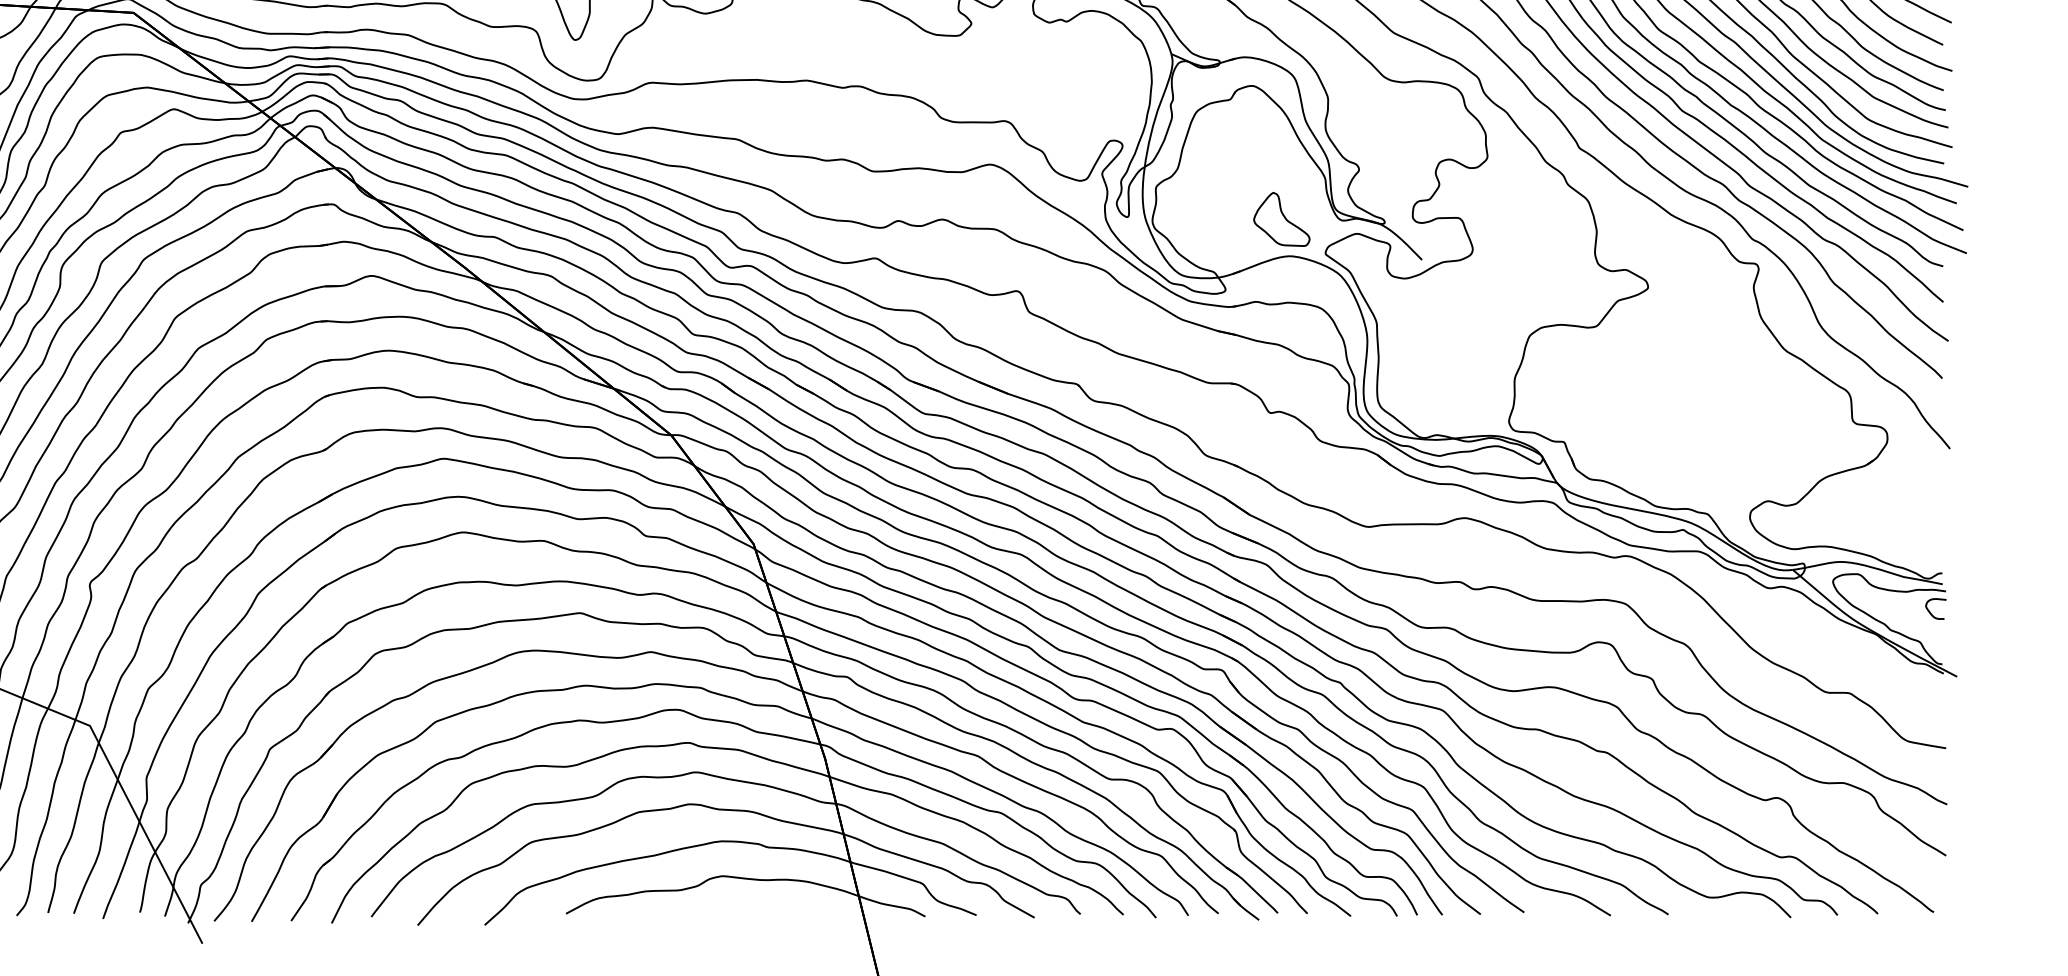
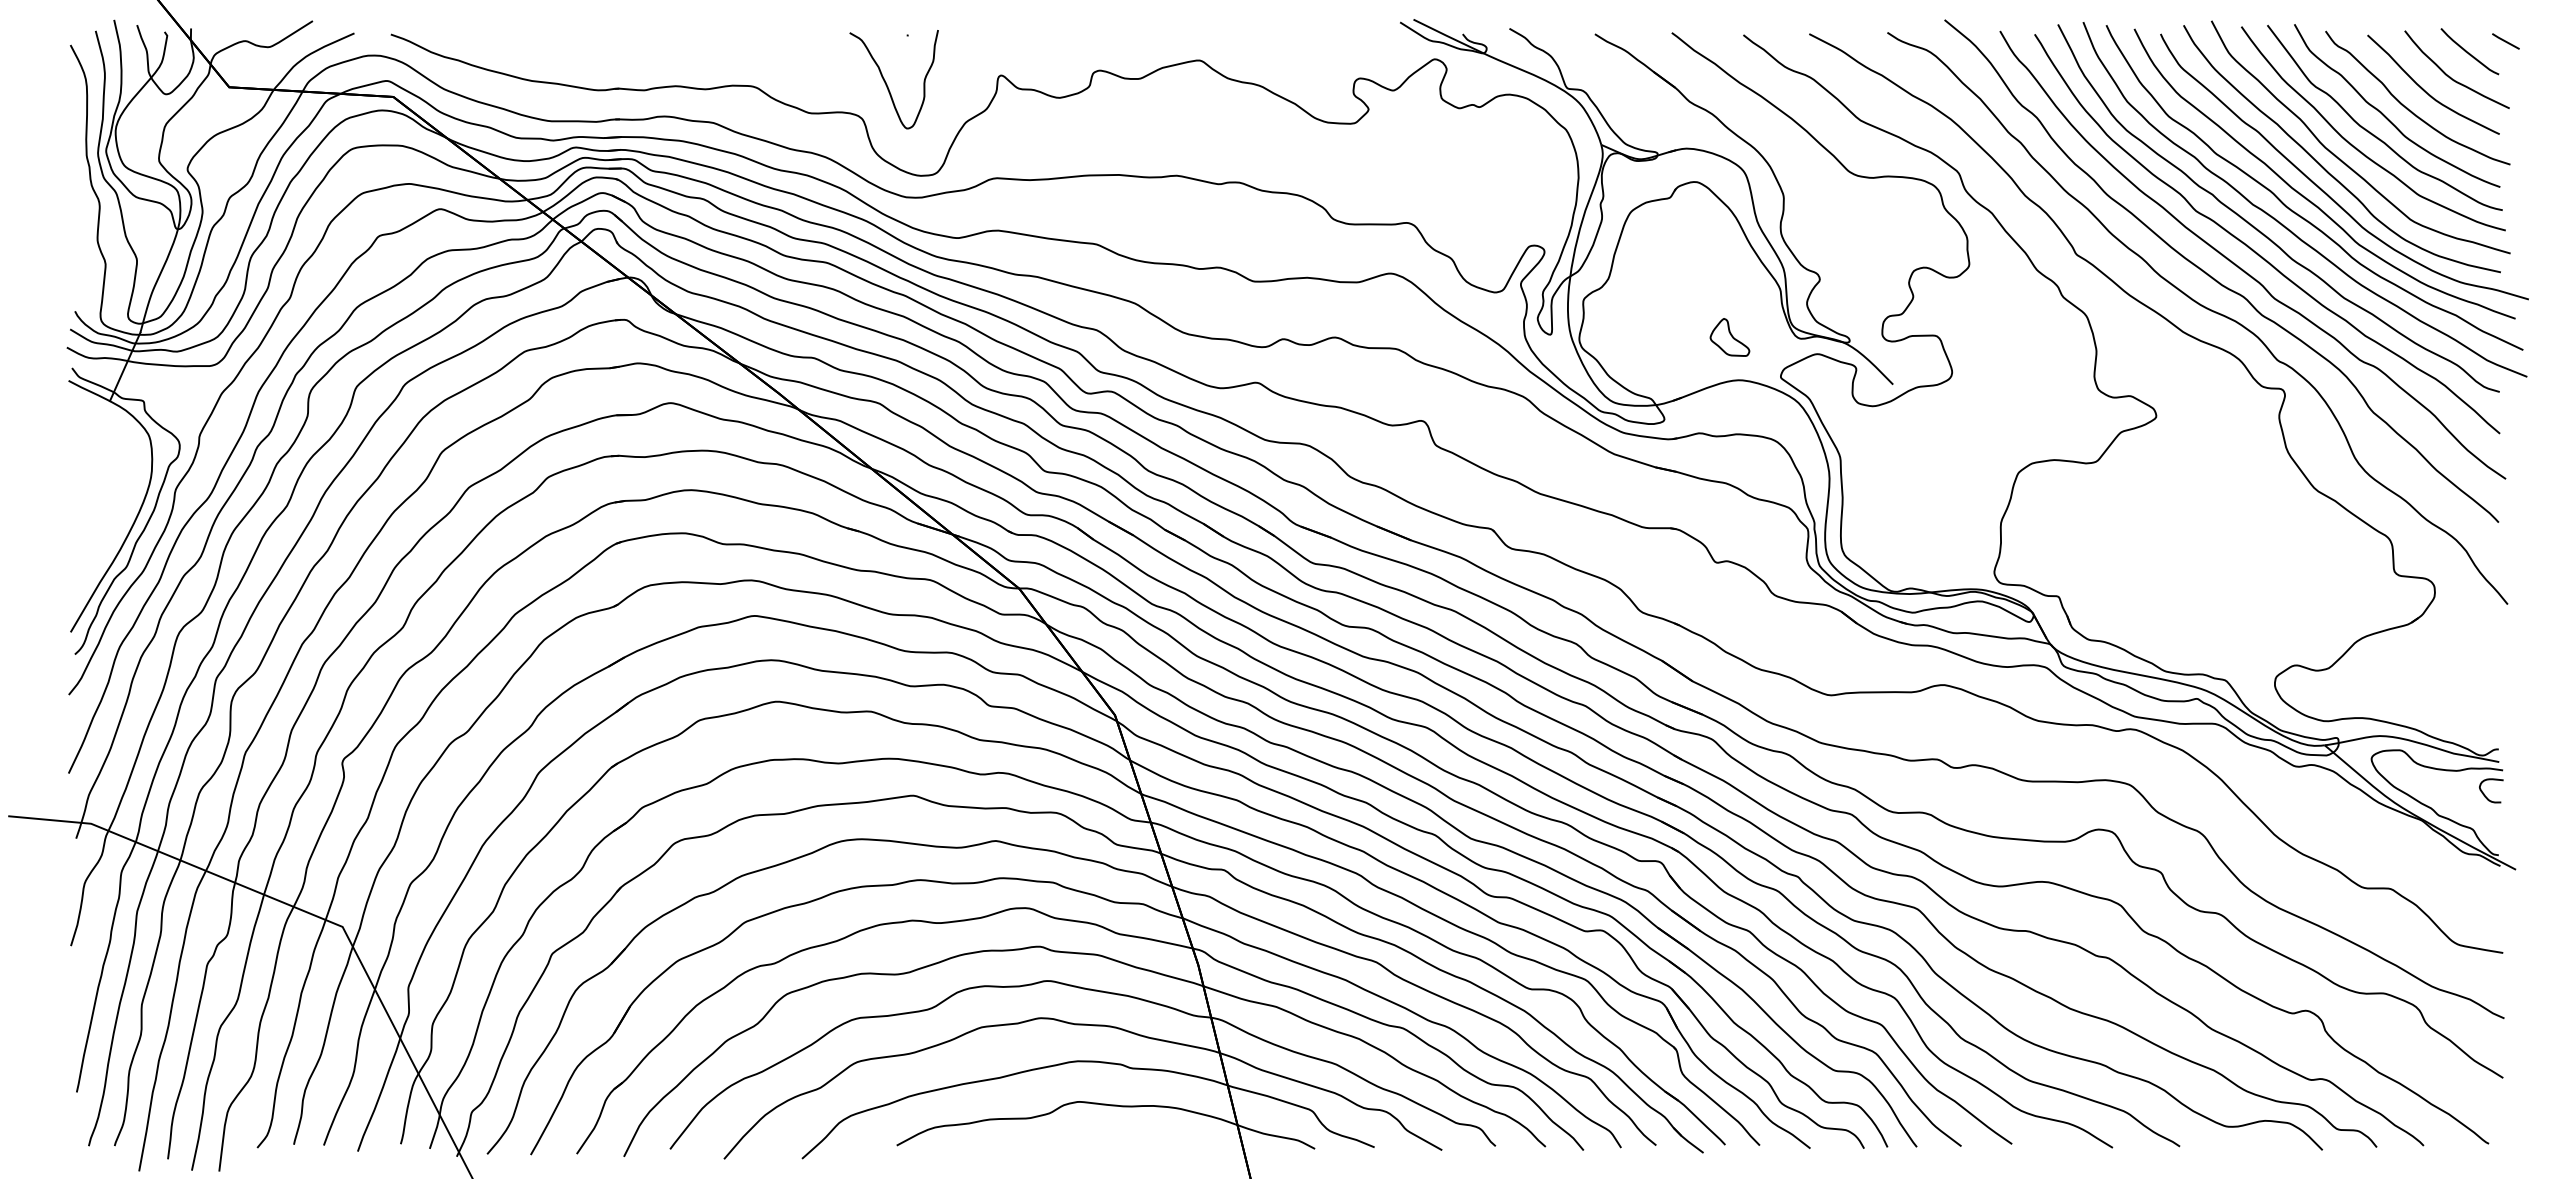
part: (1281, 219) -> (1729, 337), size x0.6

